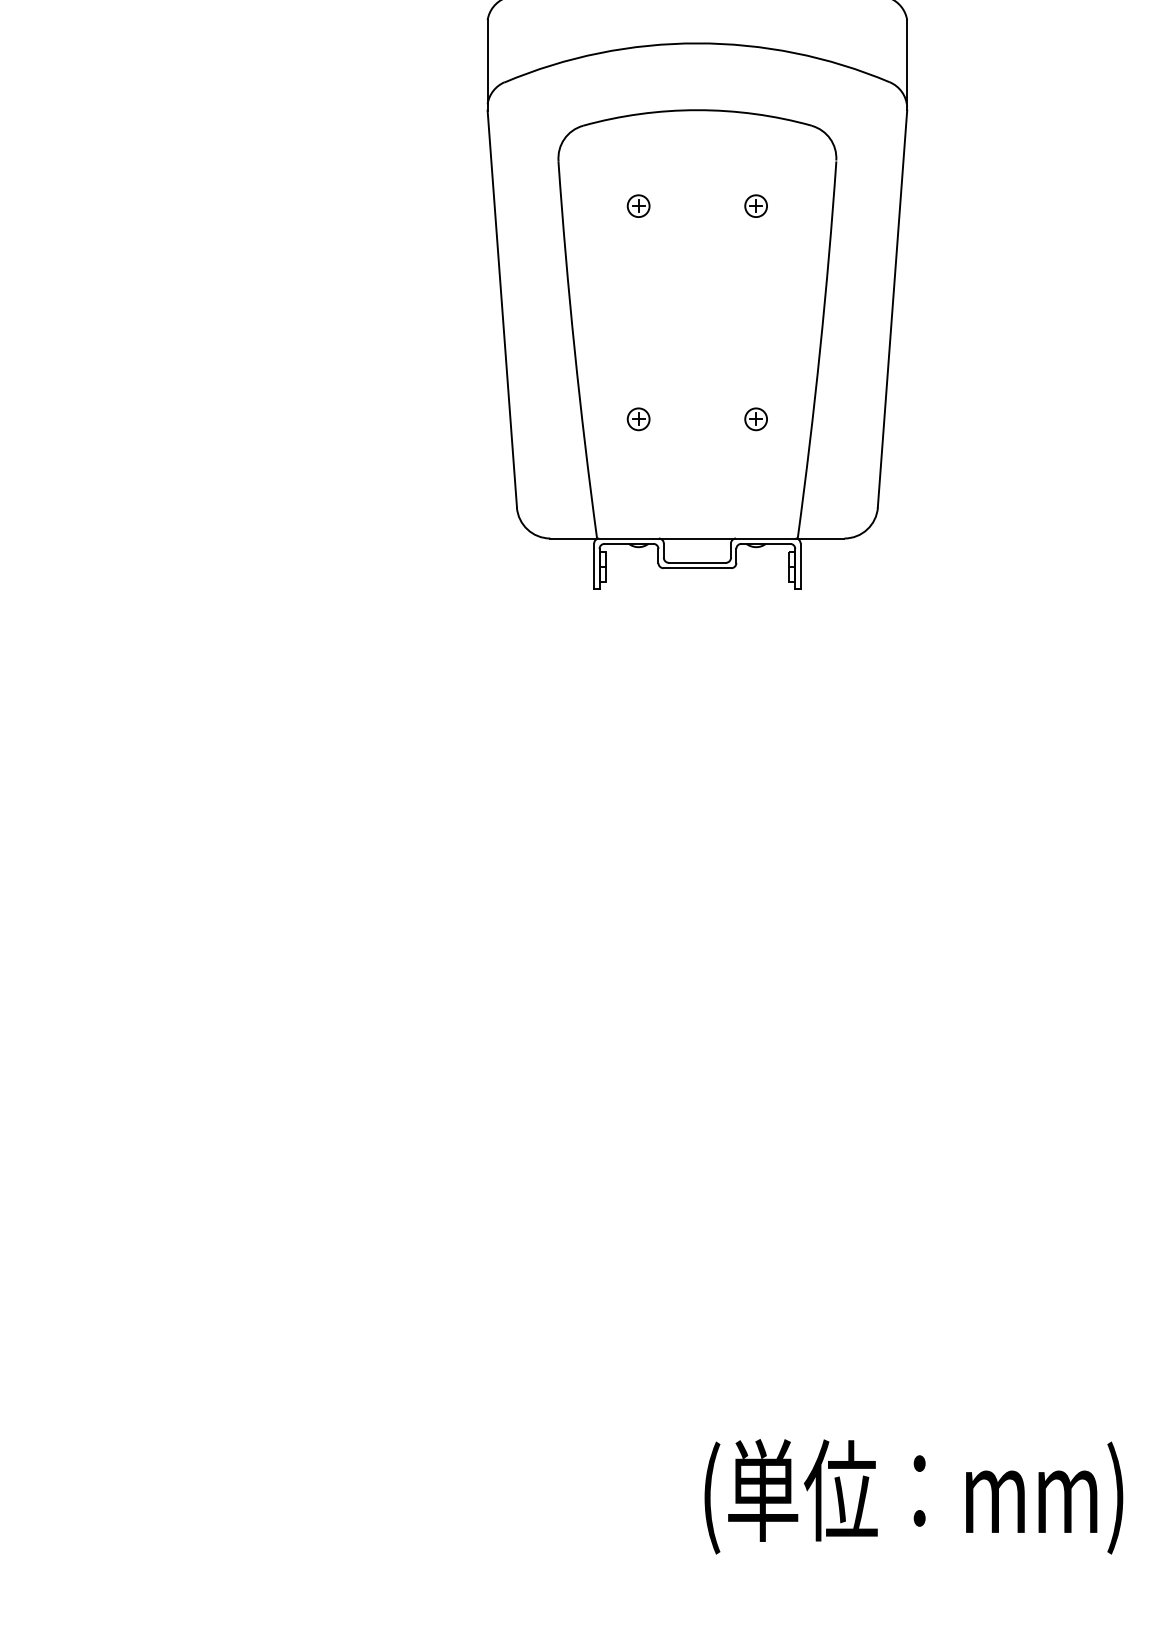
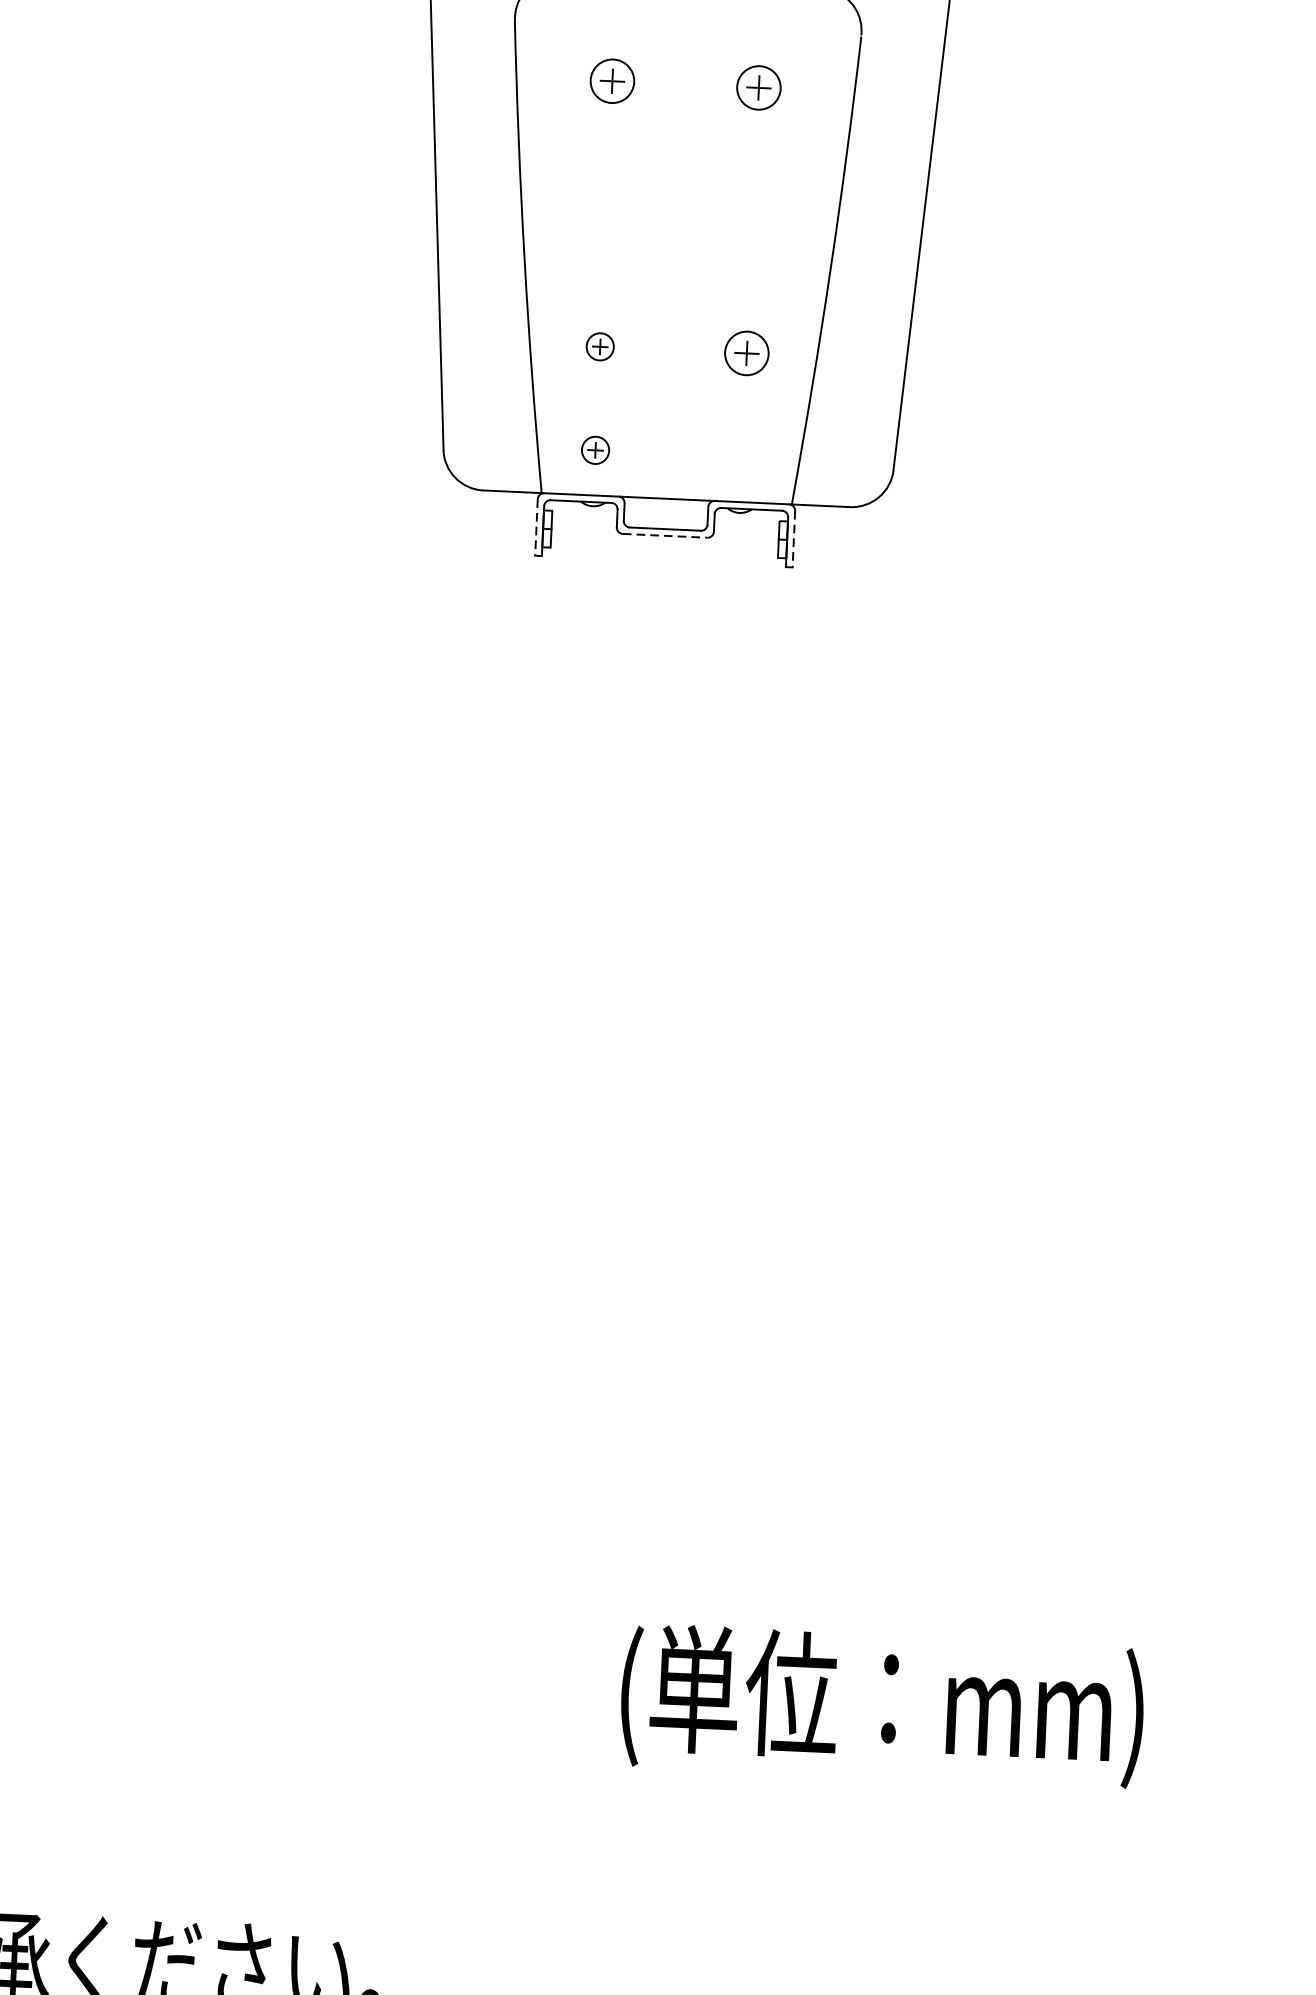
part: (638, 205) -> (612, 80), size x1.6
part: (755, 205) -> (758, 86), size x1.6
part: (755, 419) -> (745, 353), size x1.6
part: (638, 502) -> (595, 450), added
line: (594, 566) -> (536, 527), solid -> dashed
line: (800, 566) -> (793, 539), solid -> dashed
line: (697, 568) -> (665, 536), solid -> dashed

